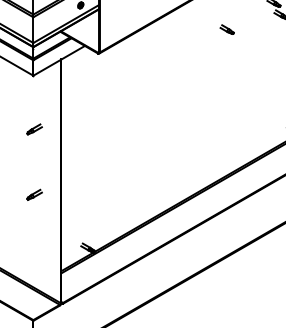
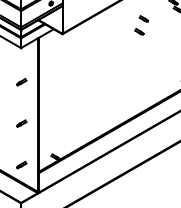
part: (220, 49) -> (139, 31), added
part: (34, 259) -> (21, 164), added

